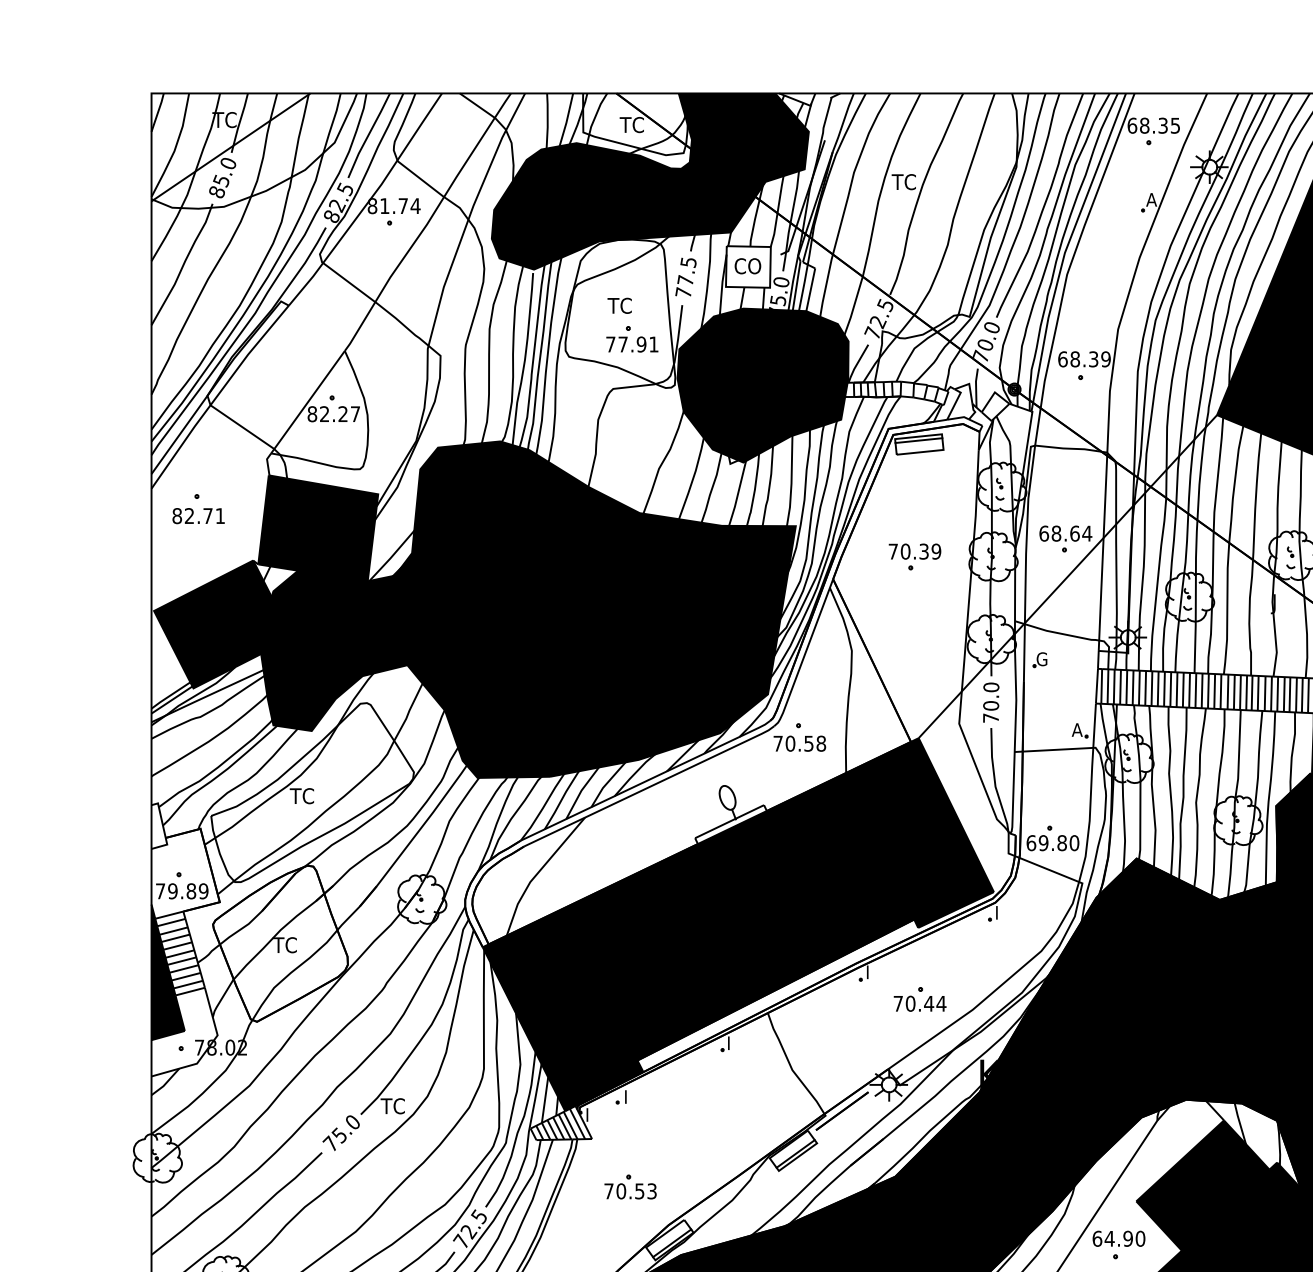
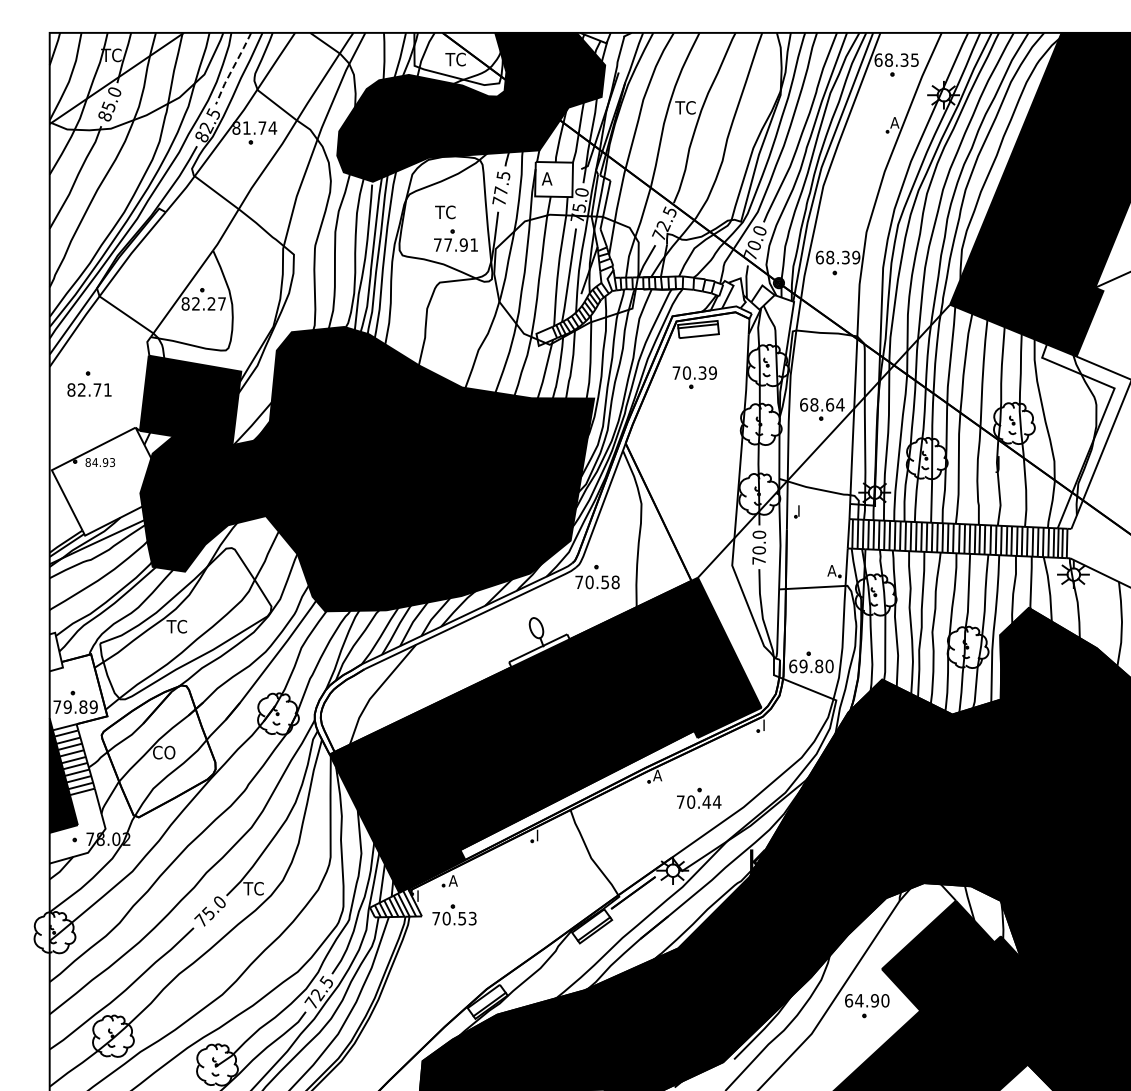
line: (369, 135) -> (233, 68), solid -> dashed
text: (746, 265) -> (552, 178), CO -> A
fill: (763, 385) -> (566, 279), removed
part: (914, 556) -> (694, 377), moved
fill: (222, 624) -> (109, 481), removed
text: (1041, 658) -> (801, 510), G -> I
text: (287, 945) -> (164, 752), TC -> CO
text: (870, 972) -> (657, 775), I -> A
text: (628, 1096) -> (452, 880), I -> A
part: (630, 1186) -> (454, 914), moved

